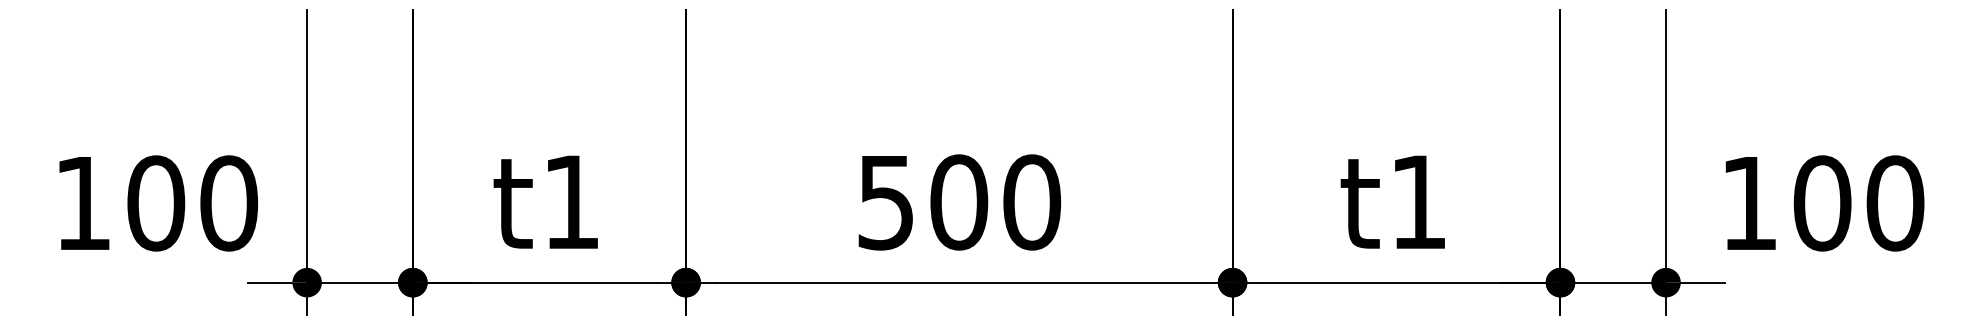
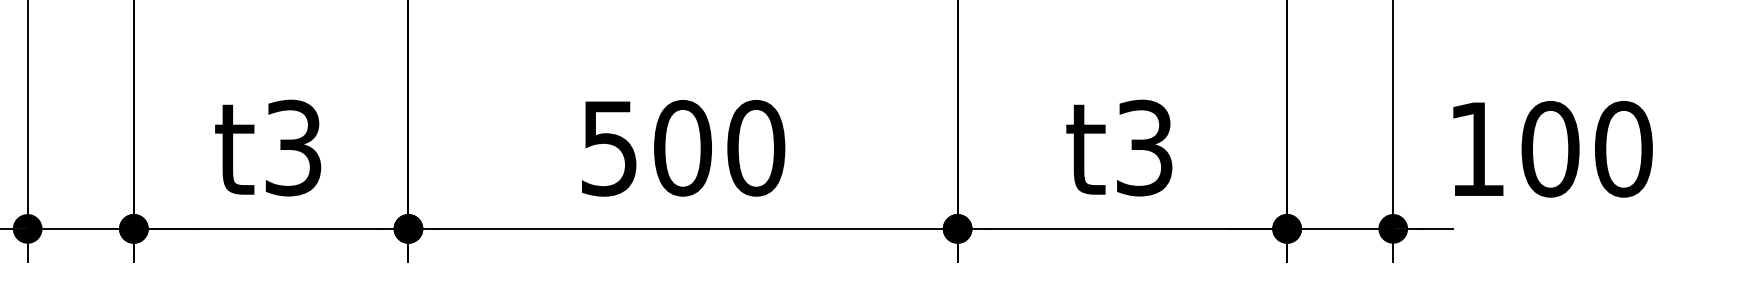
text: (571, 202) -> (293, 148), t1 -> t3
text: (1418, 202) -> (1144, 148), t1 -> t3

